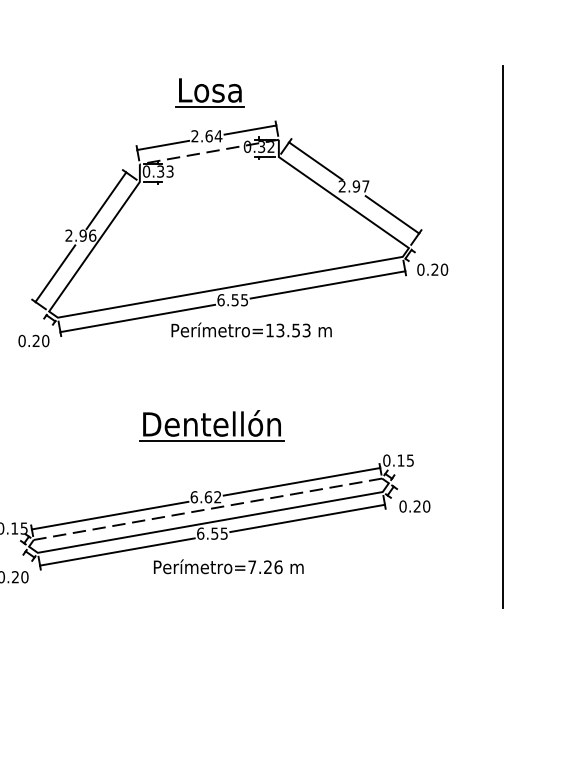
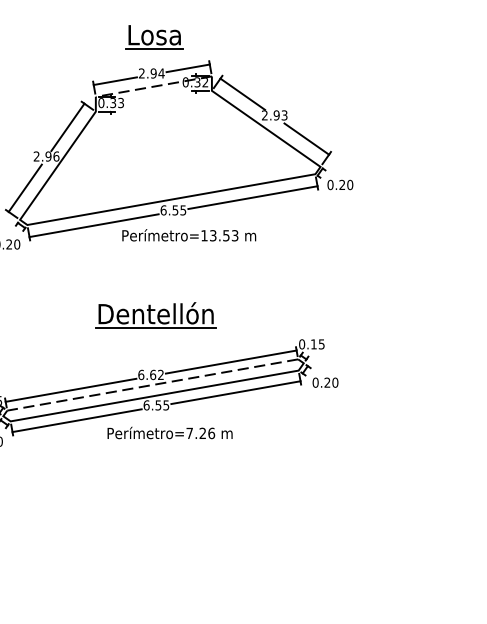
text: (208, 136) -> (153, 73), 2.64 -> 2.94
text: (365, 186) -> (284, 115), 2.97 -> 2.93
line: (502, 336) -> (398, 240), removed

